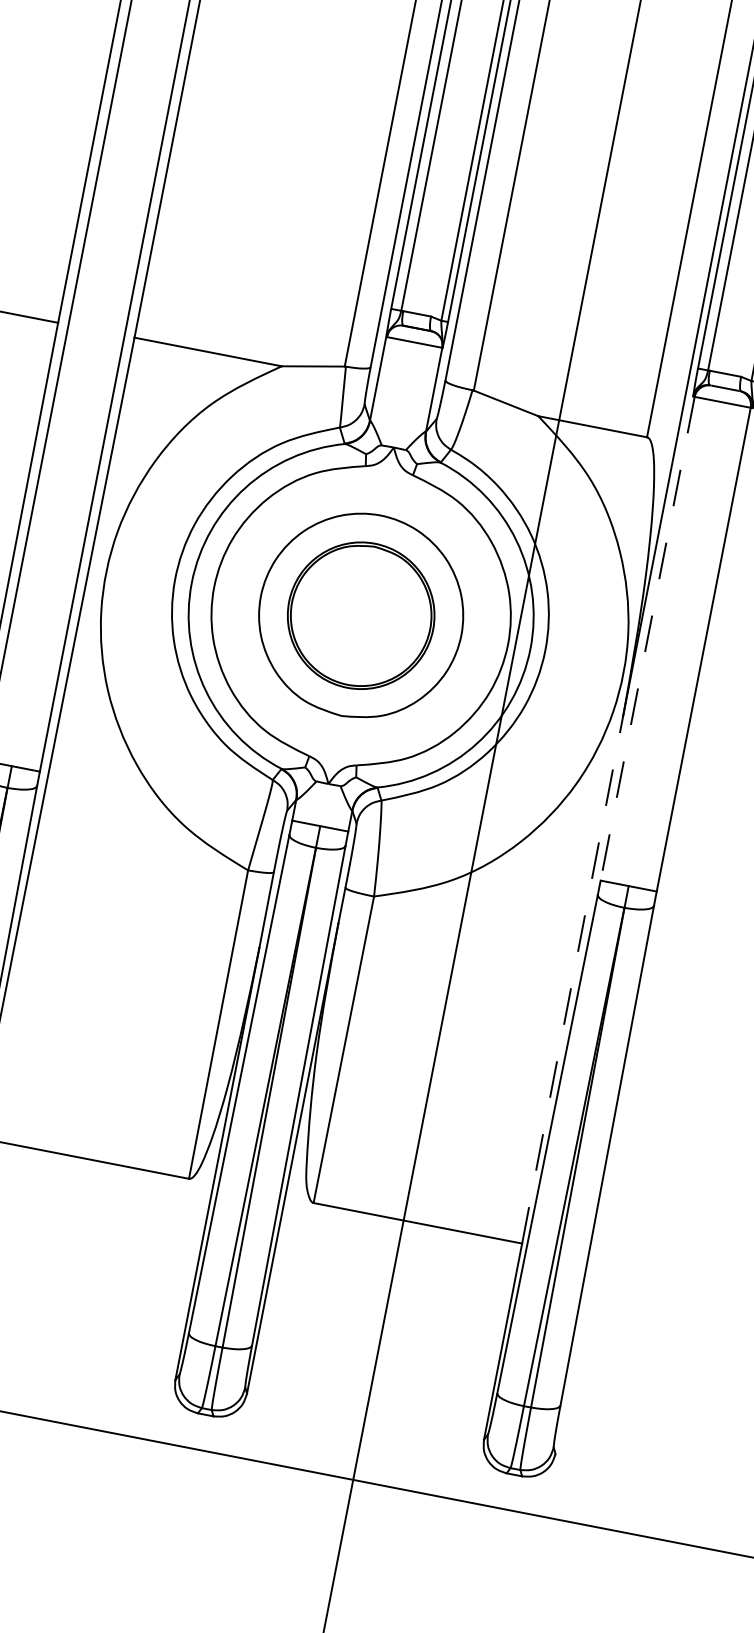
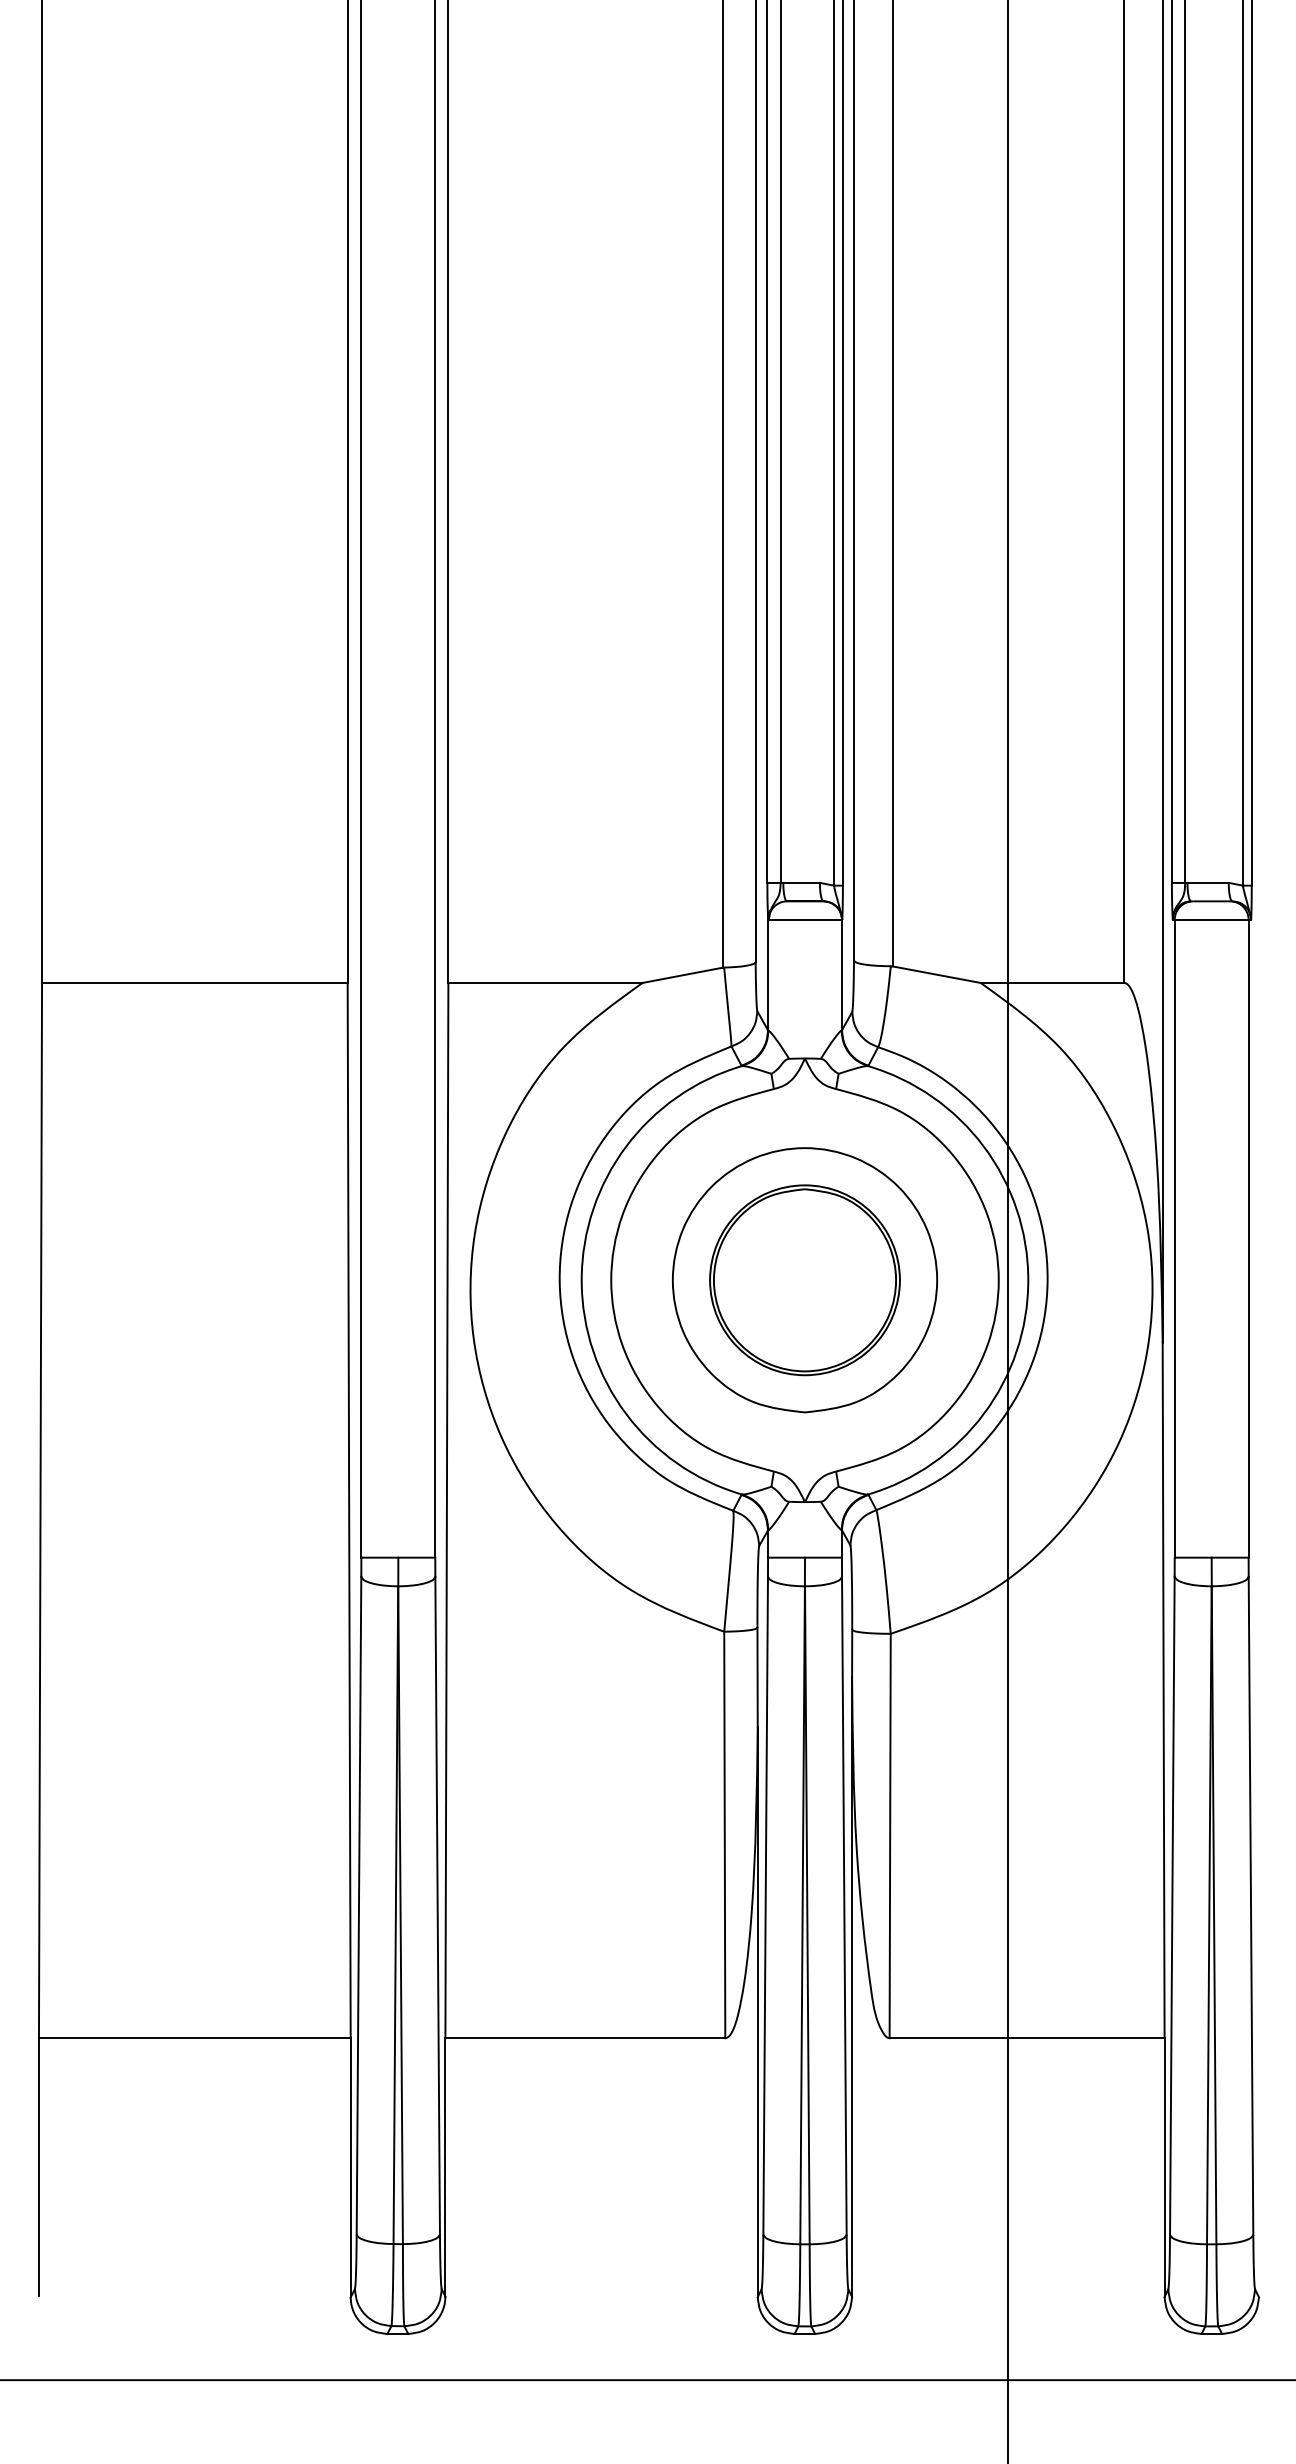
line: (647, 638) -> (1174, 1238), dashed -> solid
line: (572, 979) -> (1163, 1690), dashed -> solid

